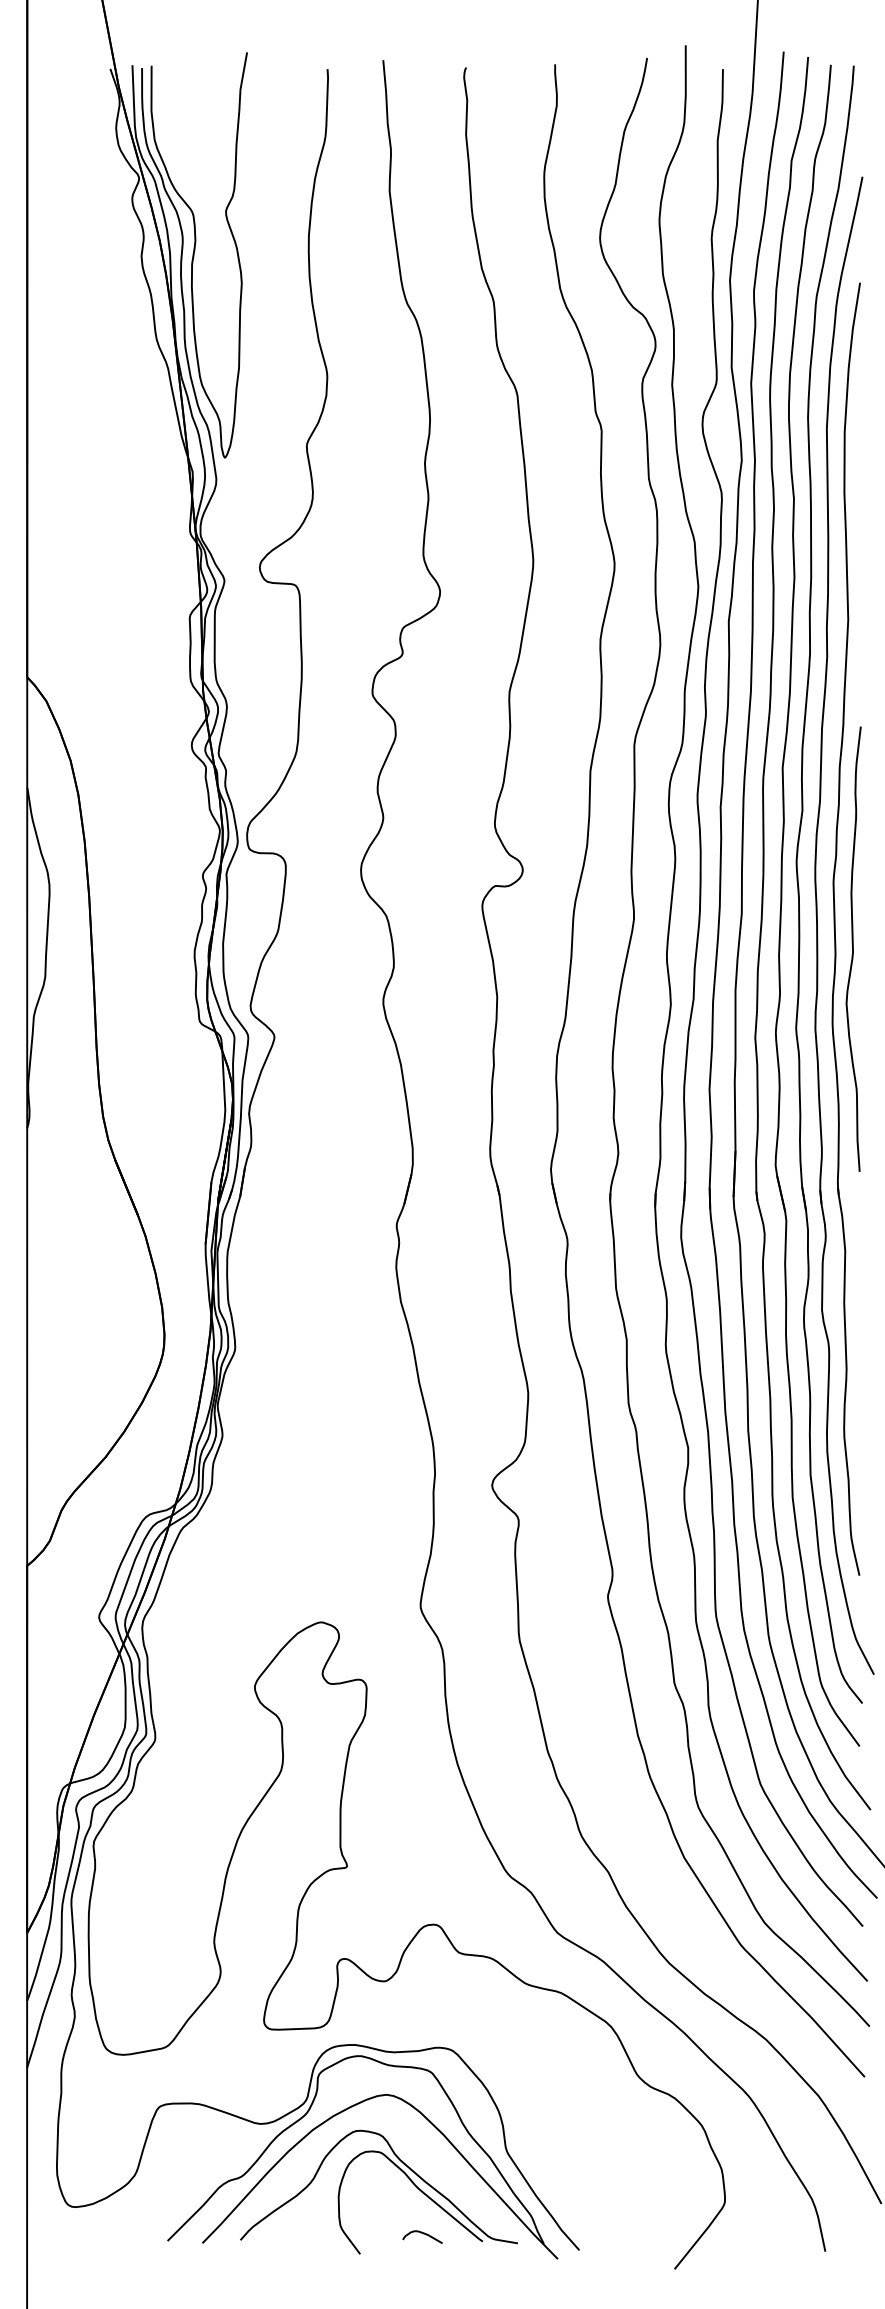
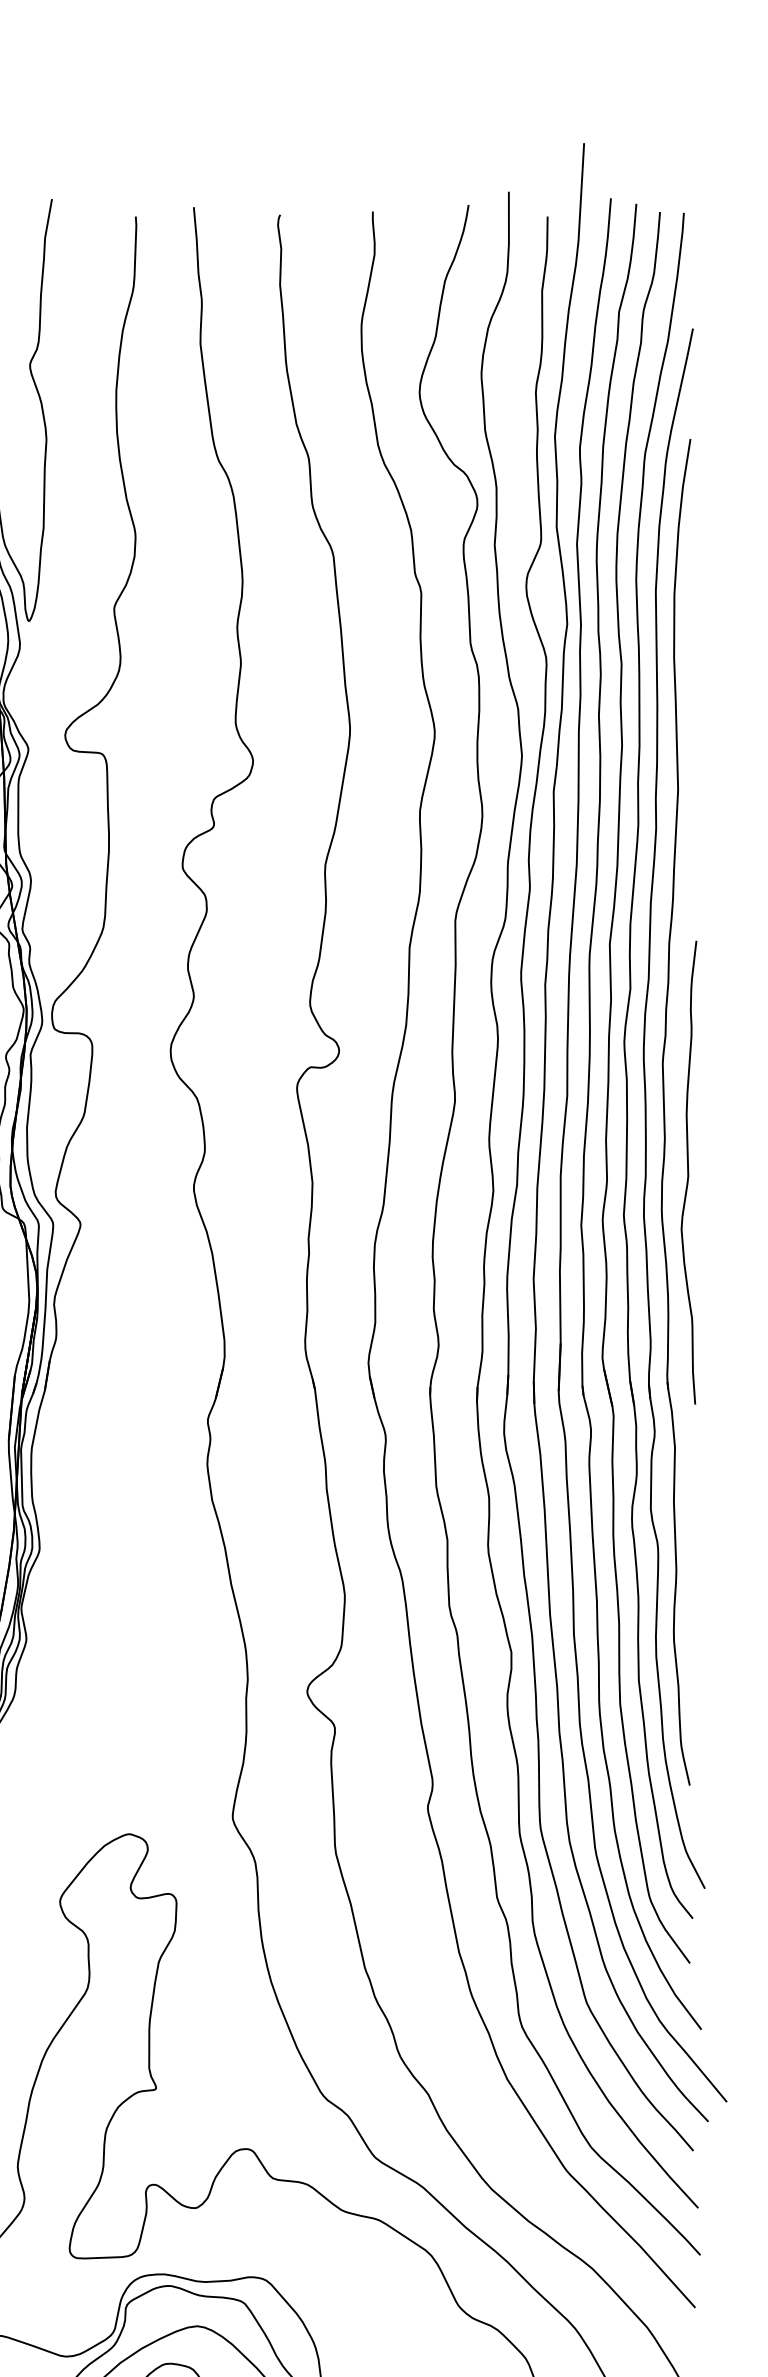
curve: (853, 948) -> (688, 1171), moved

